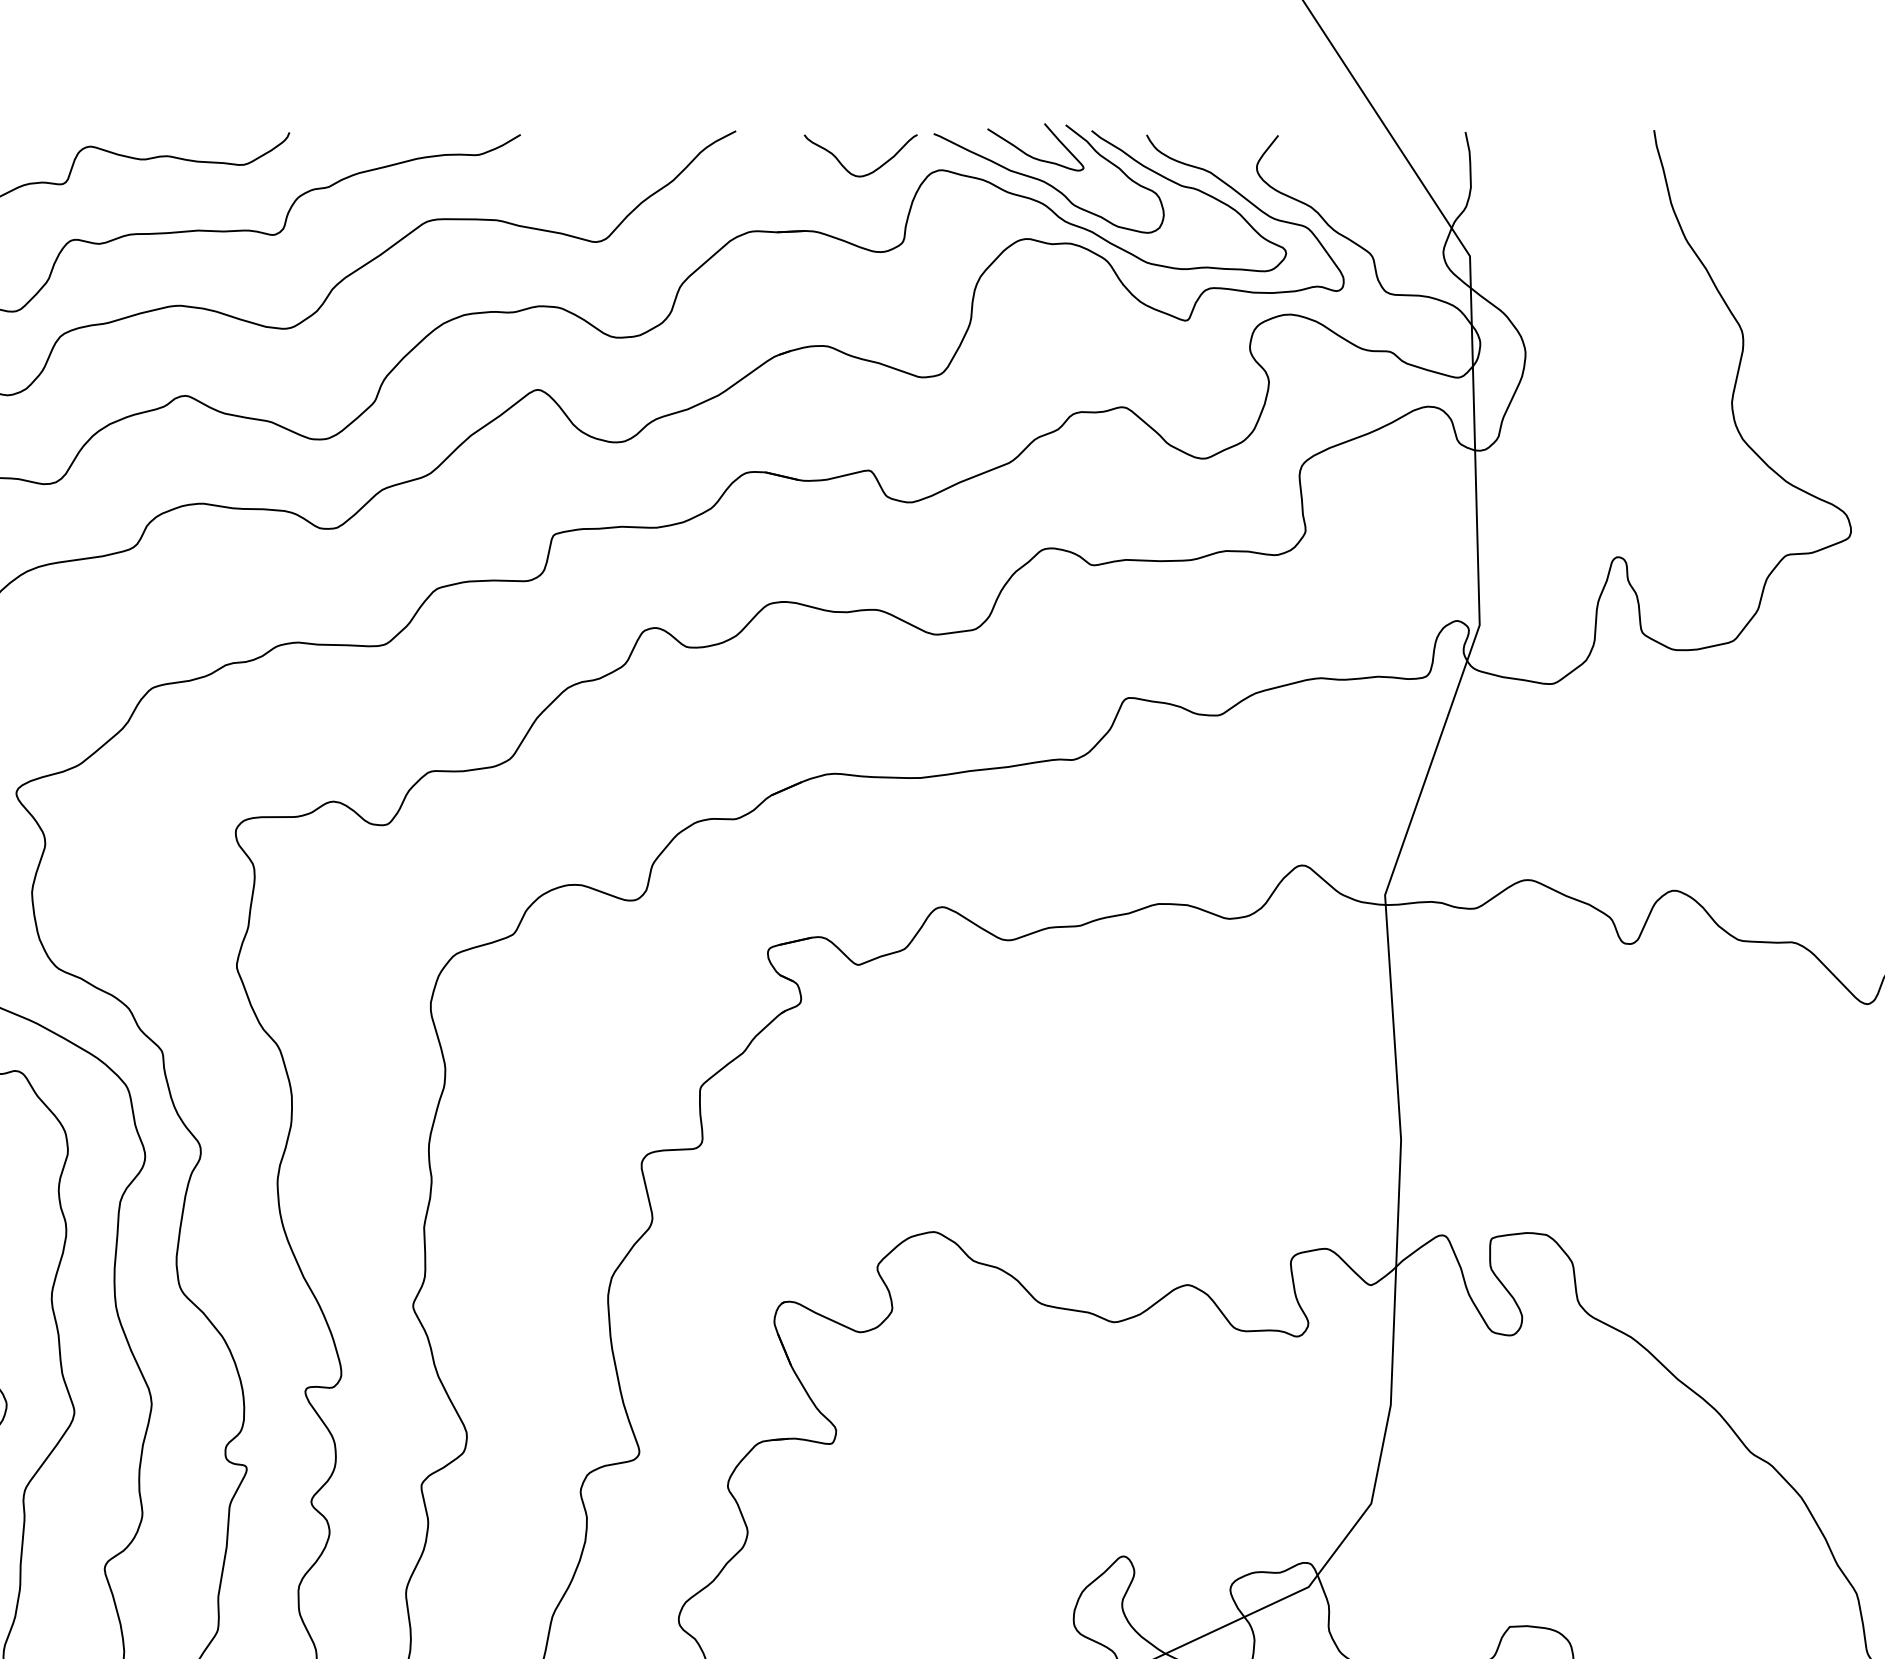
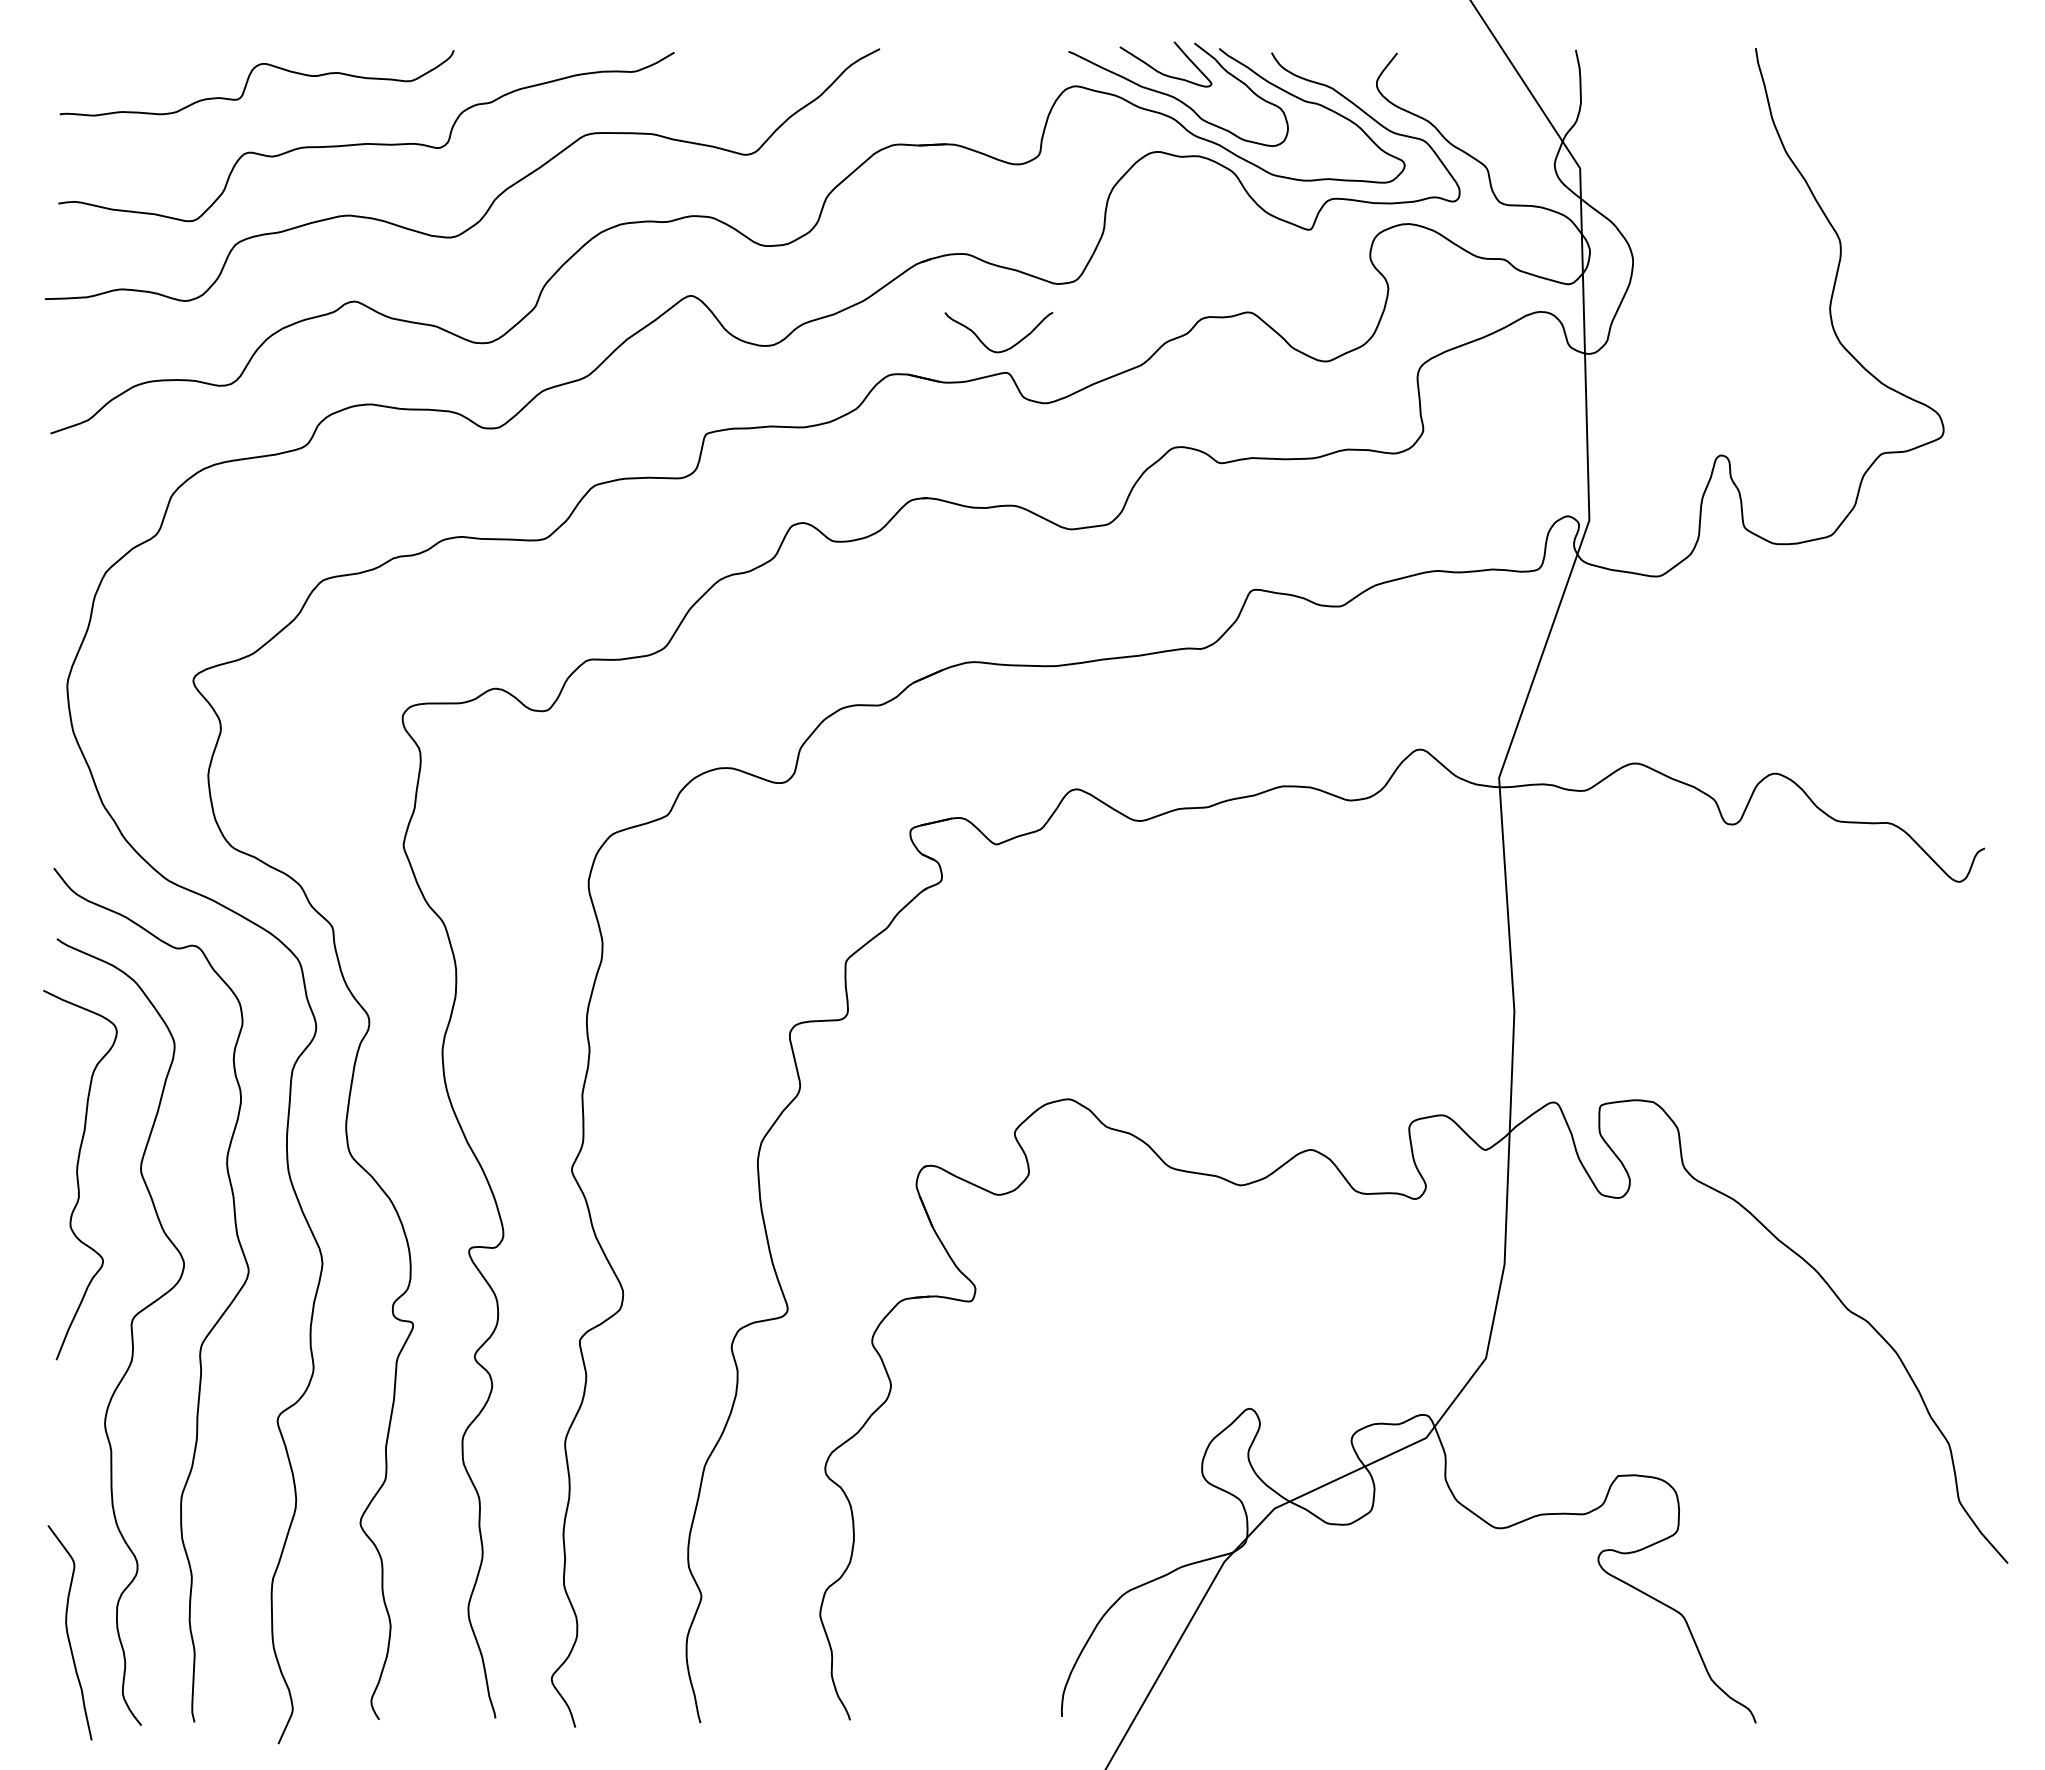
curve: (846, 168) -> (985, 344), moved

